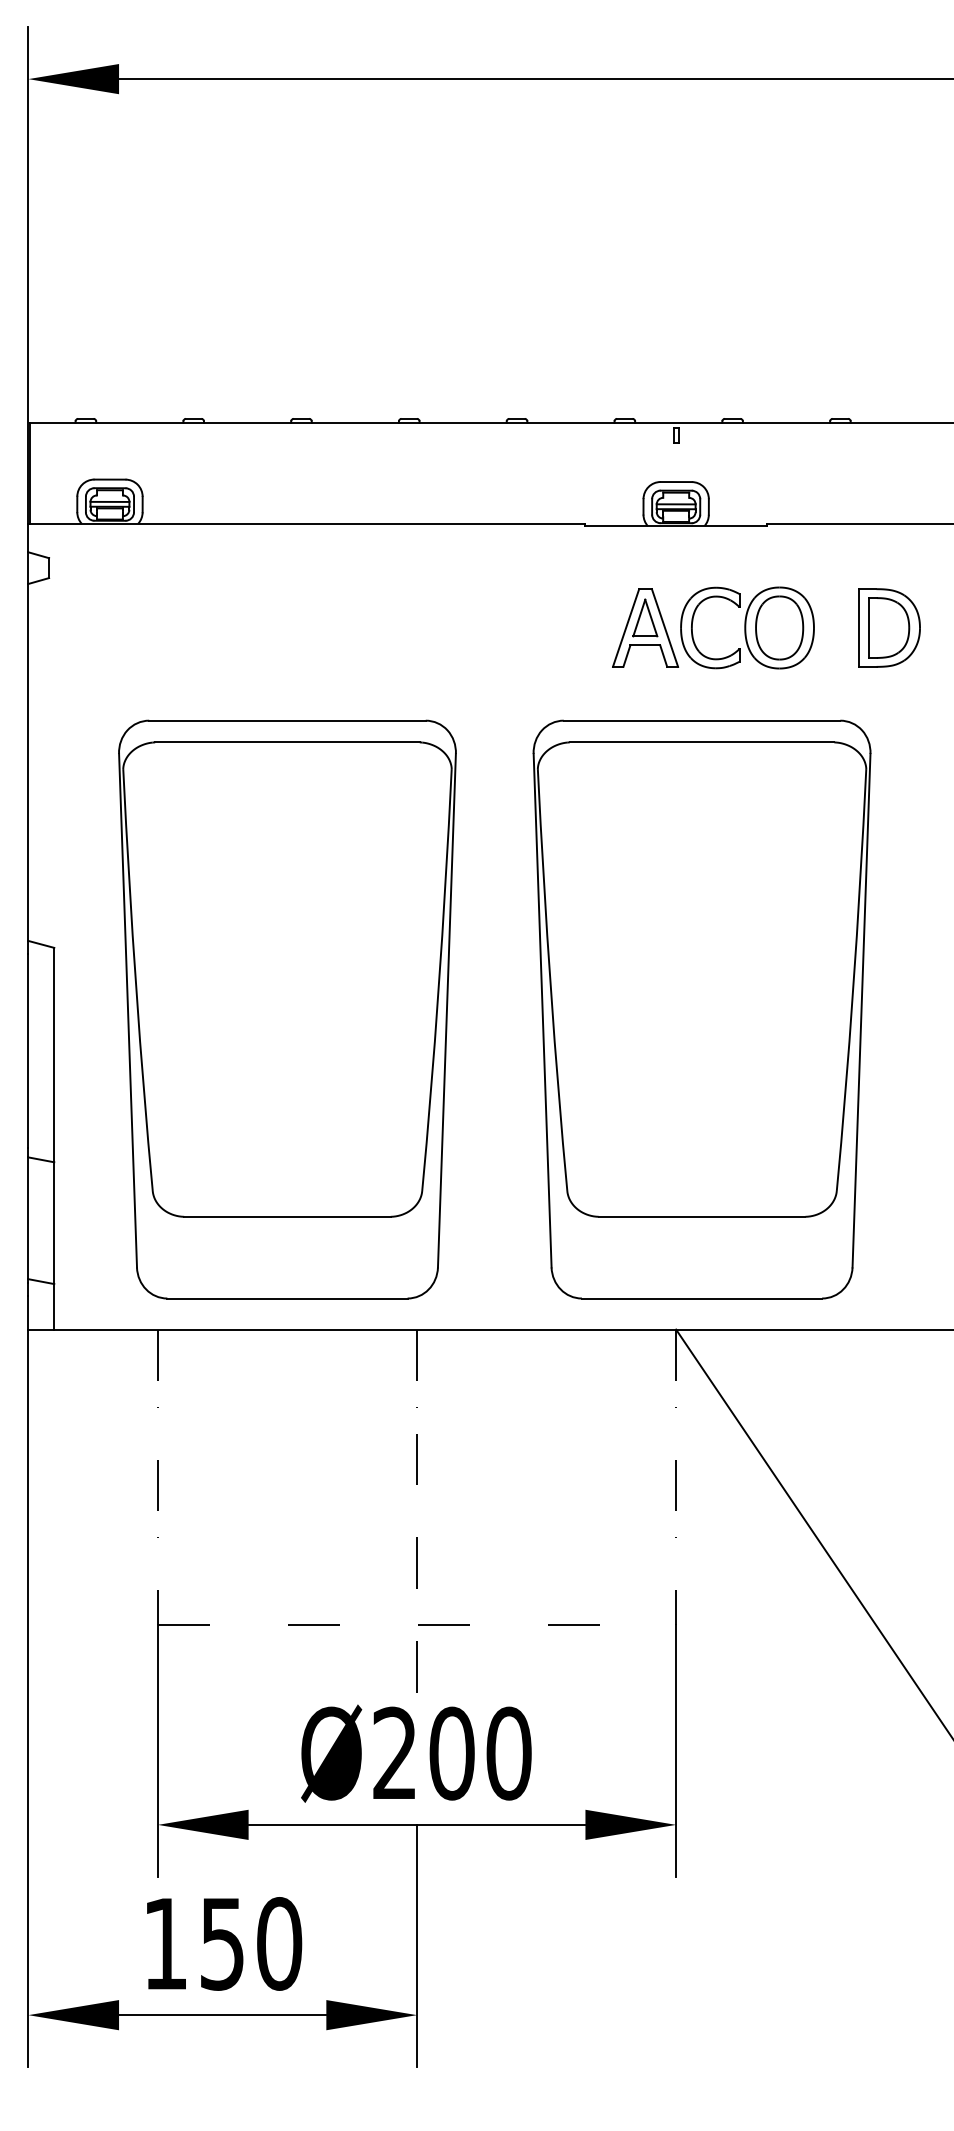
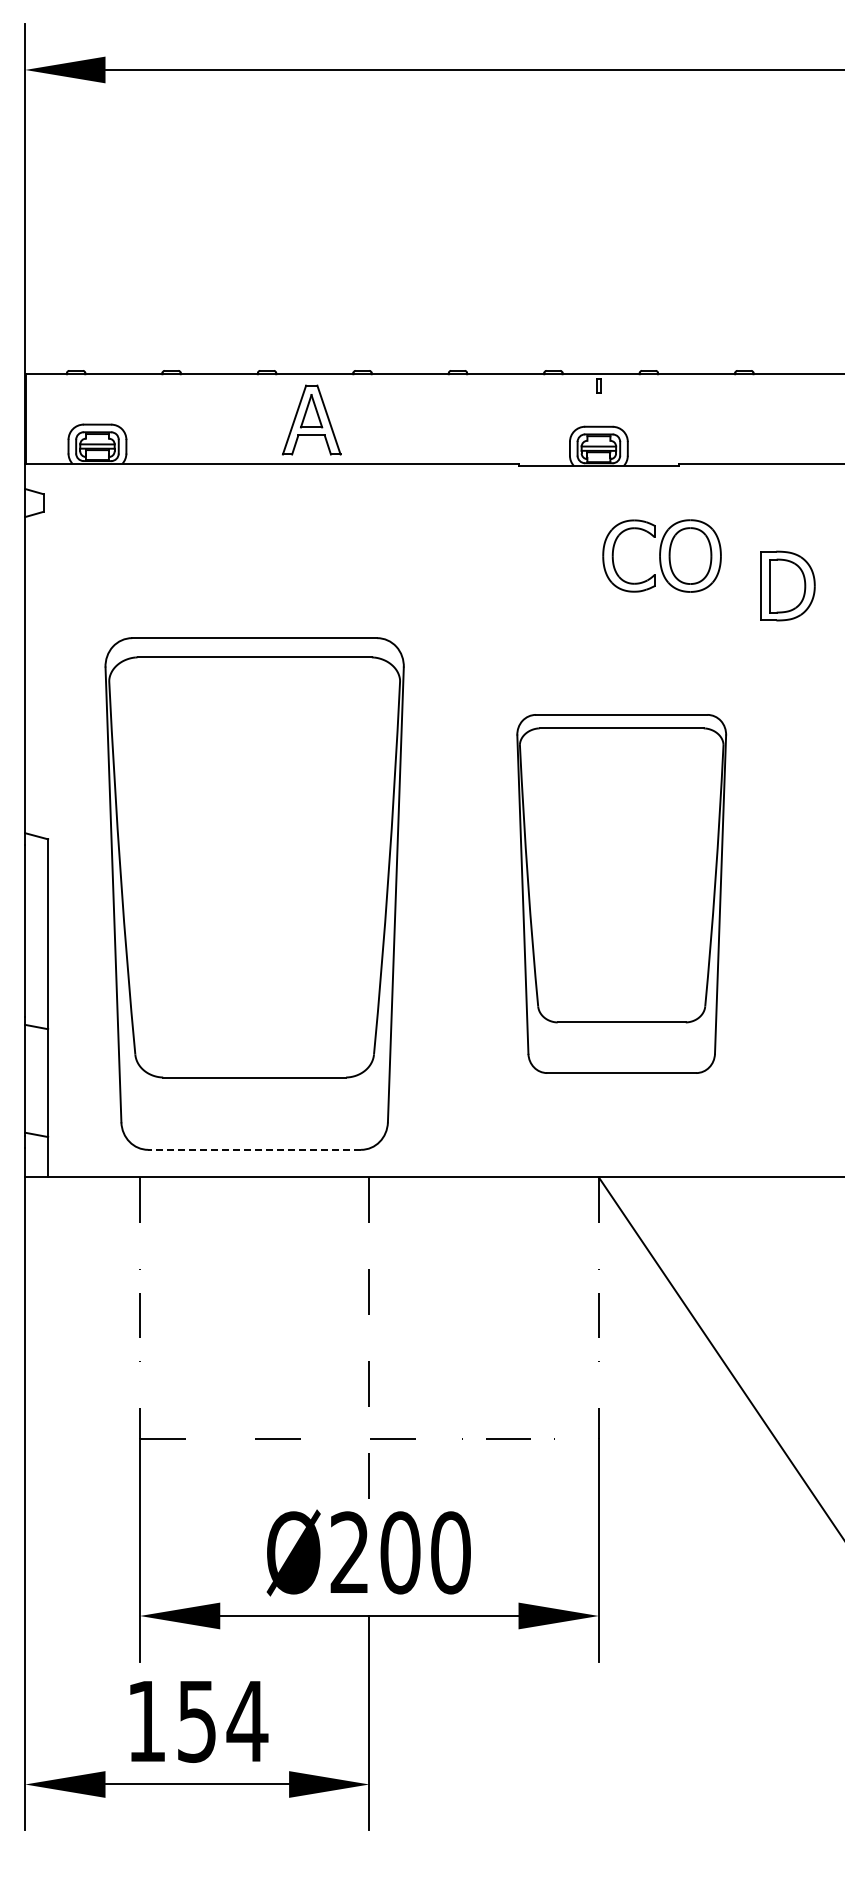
part: (645, 627) -> (311, 419), moved
part: (889, 627) -> (787, 585), moved
part: (701, 1009) -> (621, 893), size x0.7
line: (287, 1298) -> (254, 1149), solid -> dashed
text: (279, 1942) -> (247, 1720), 150 -> 154

